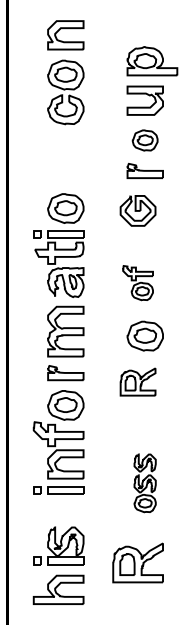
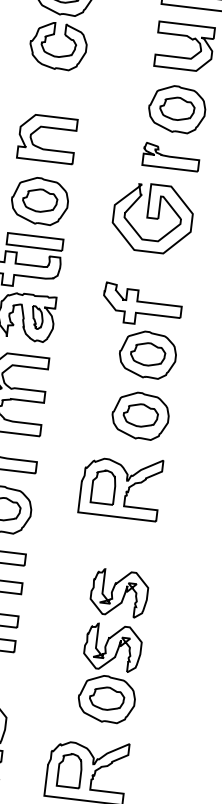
part: (144, 140) -> (175, 109), size x1.43
part: (65, 168) -> (46, 138), added
part: (137, 210) -> (151, 217), size x1.43
part: (137, 282) -> (138, 330), size x1.67
part: (137, 381) -> (119, 485), size x1.43
part: (144, 483) -> (111, 646), size x1.67

